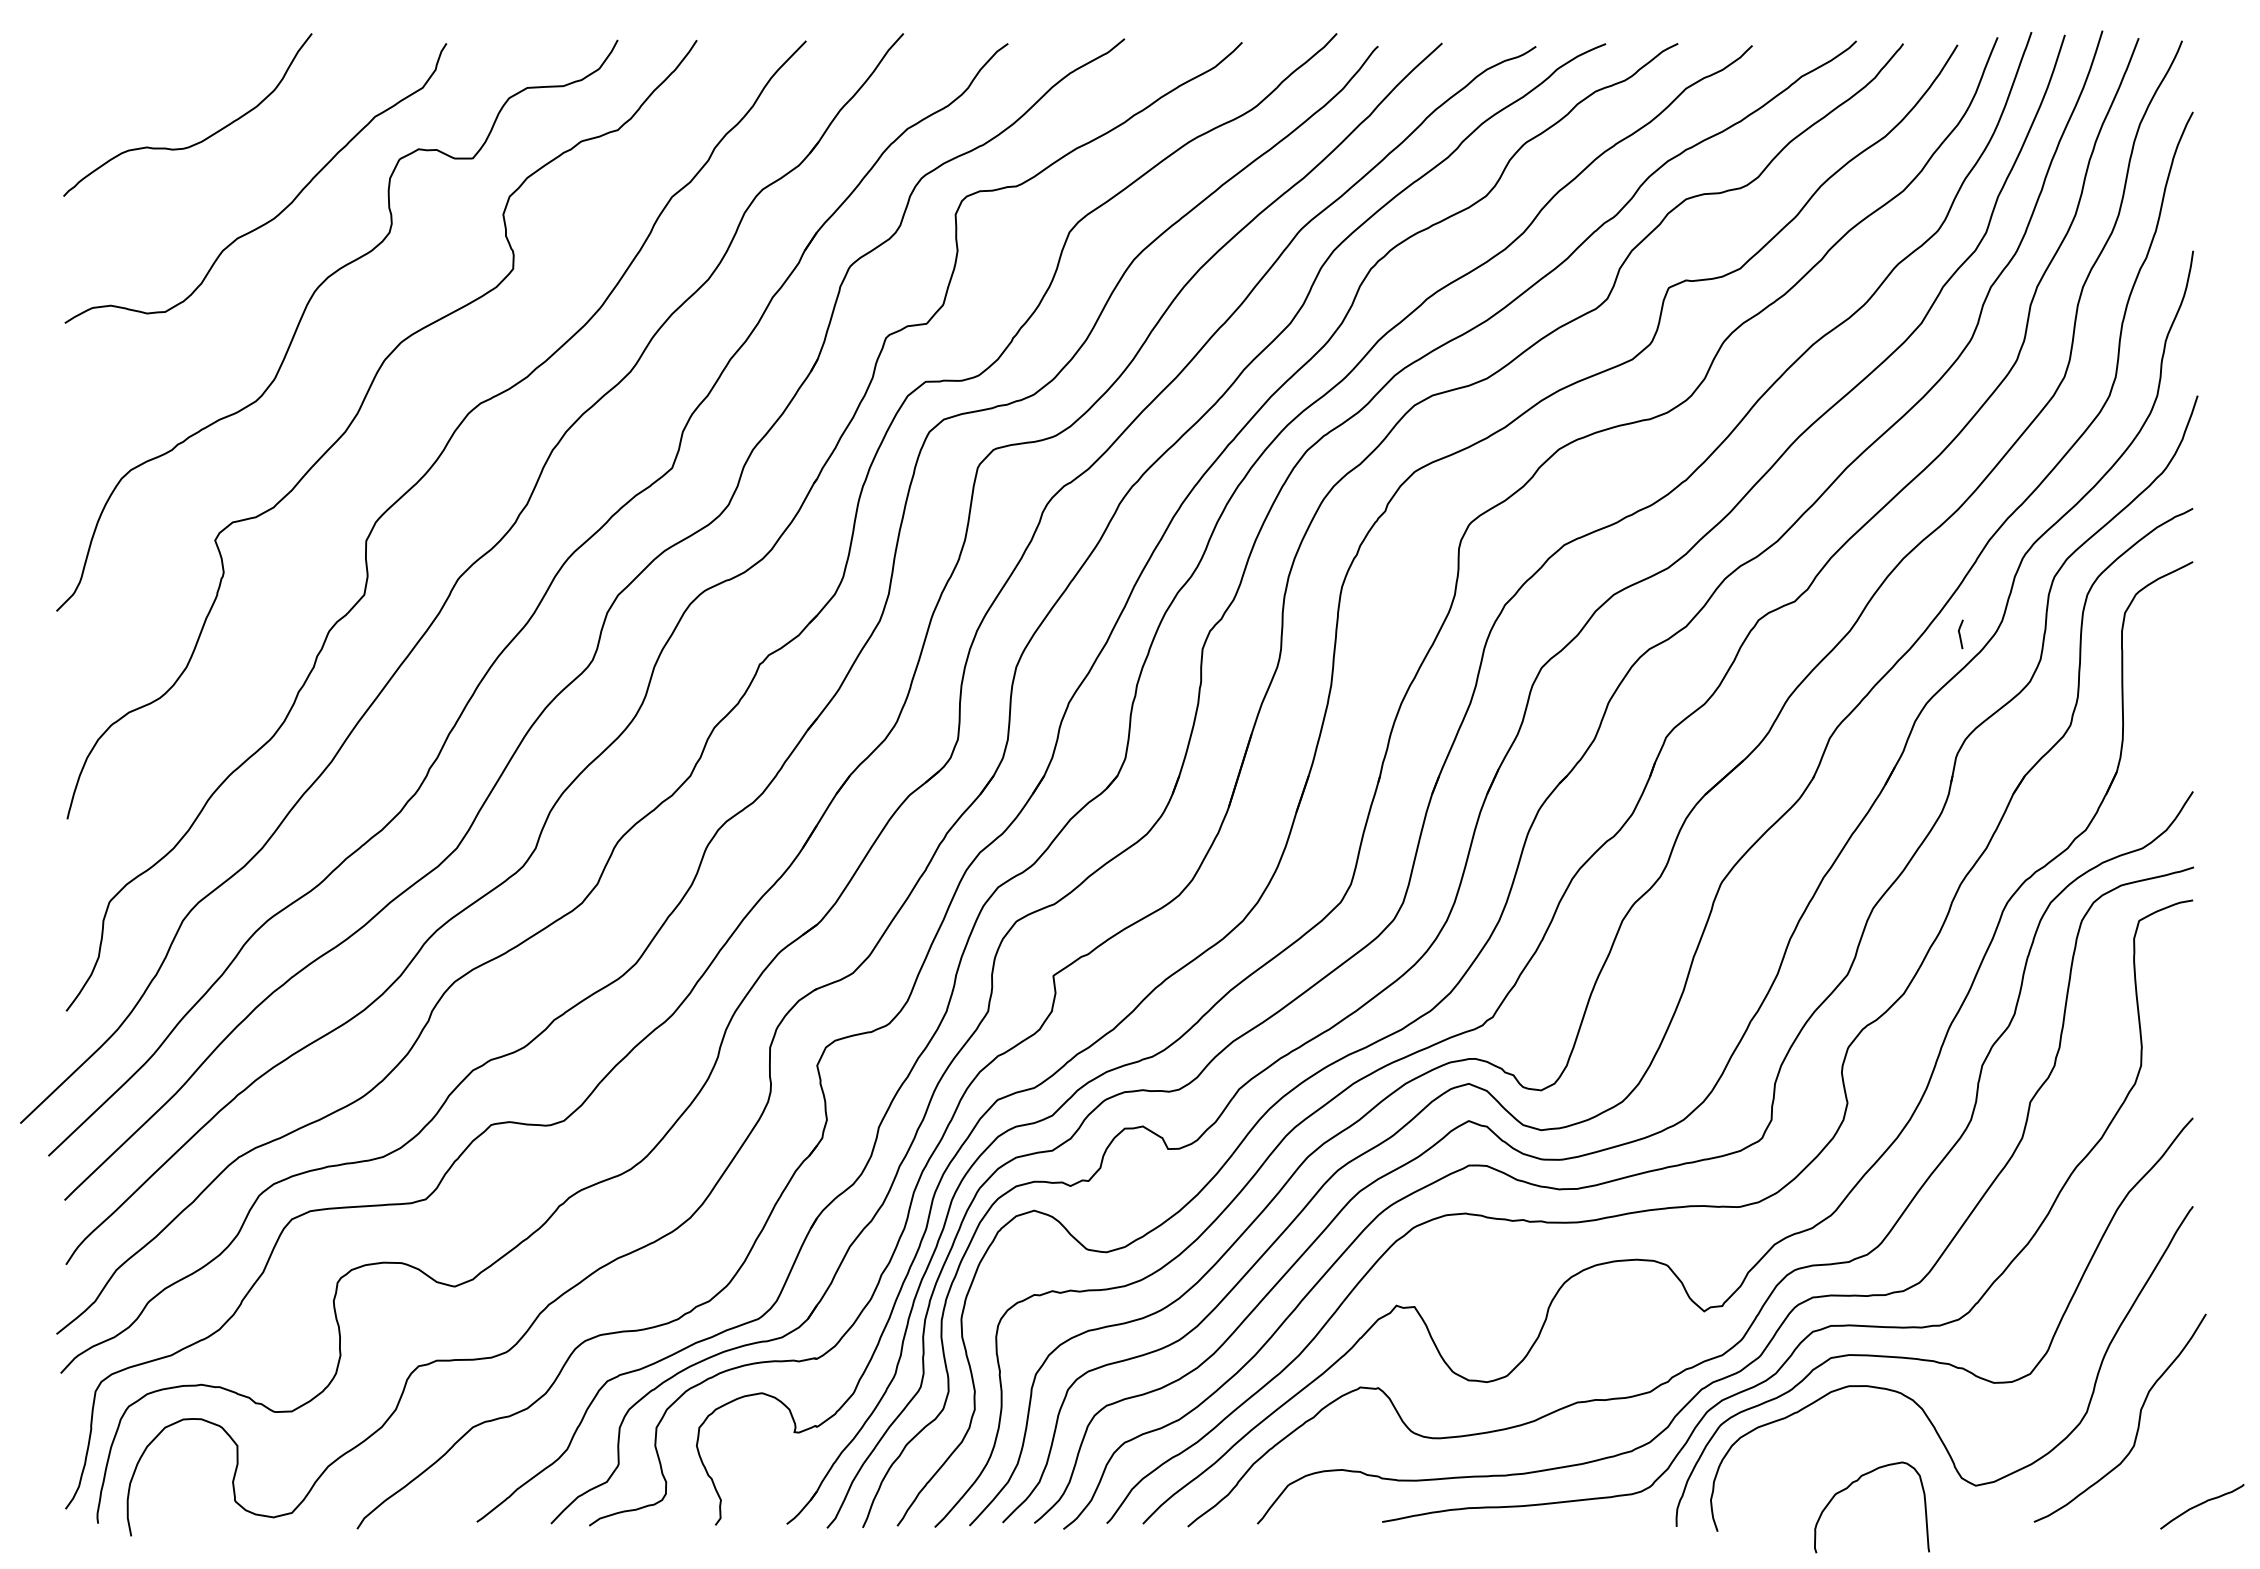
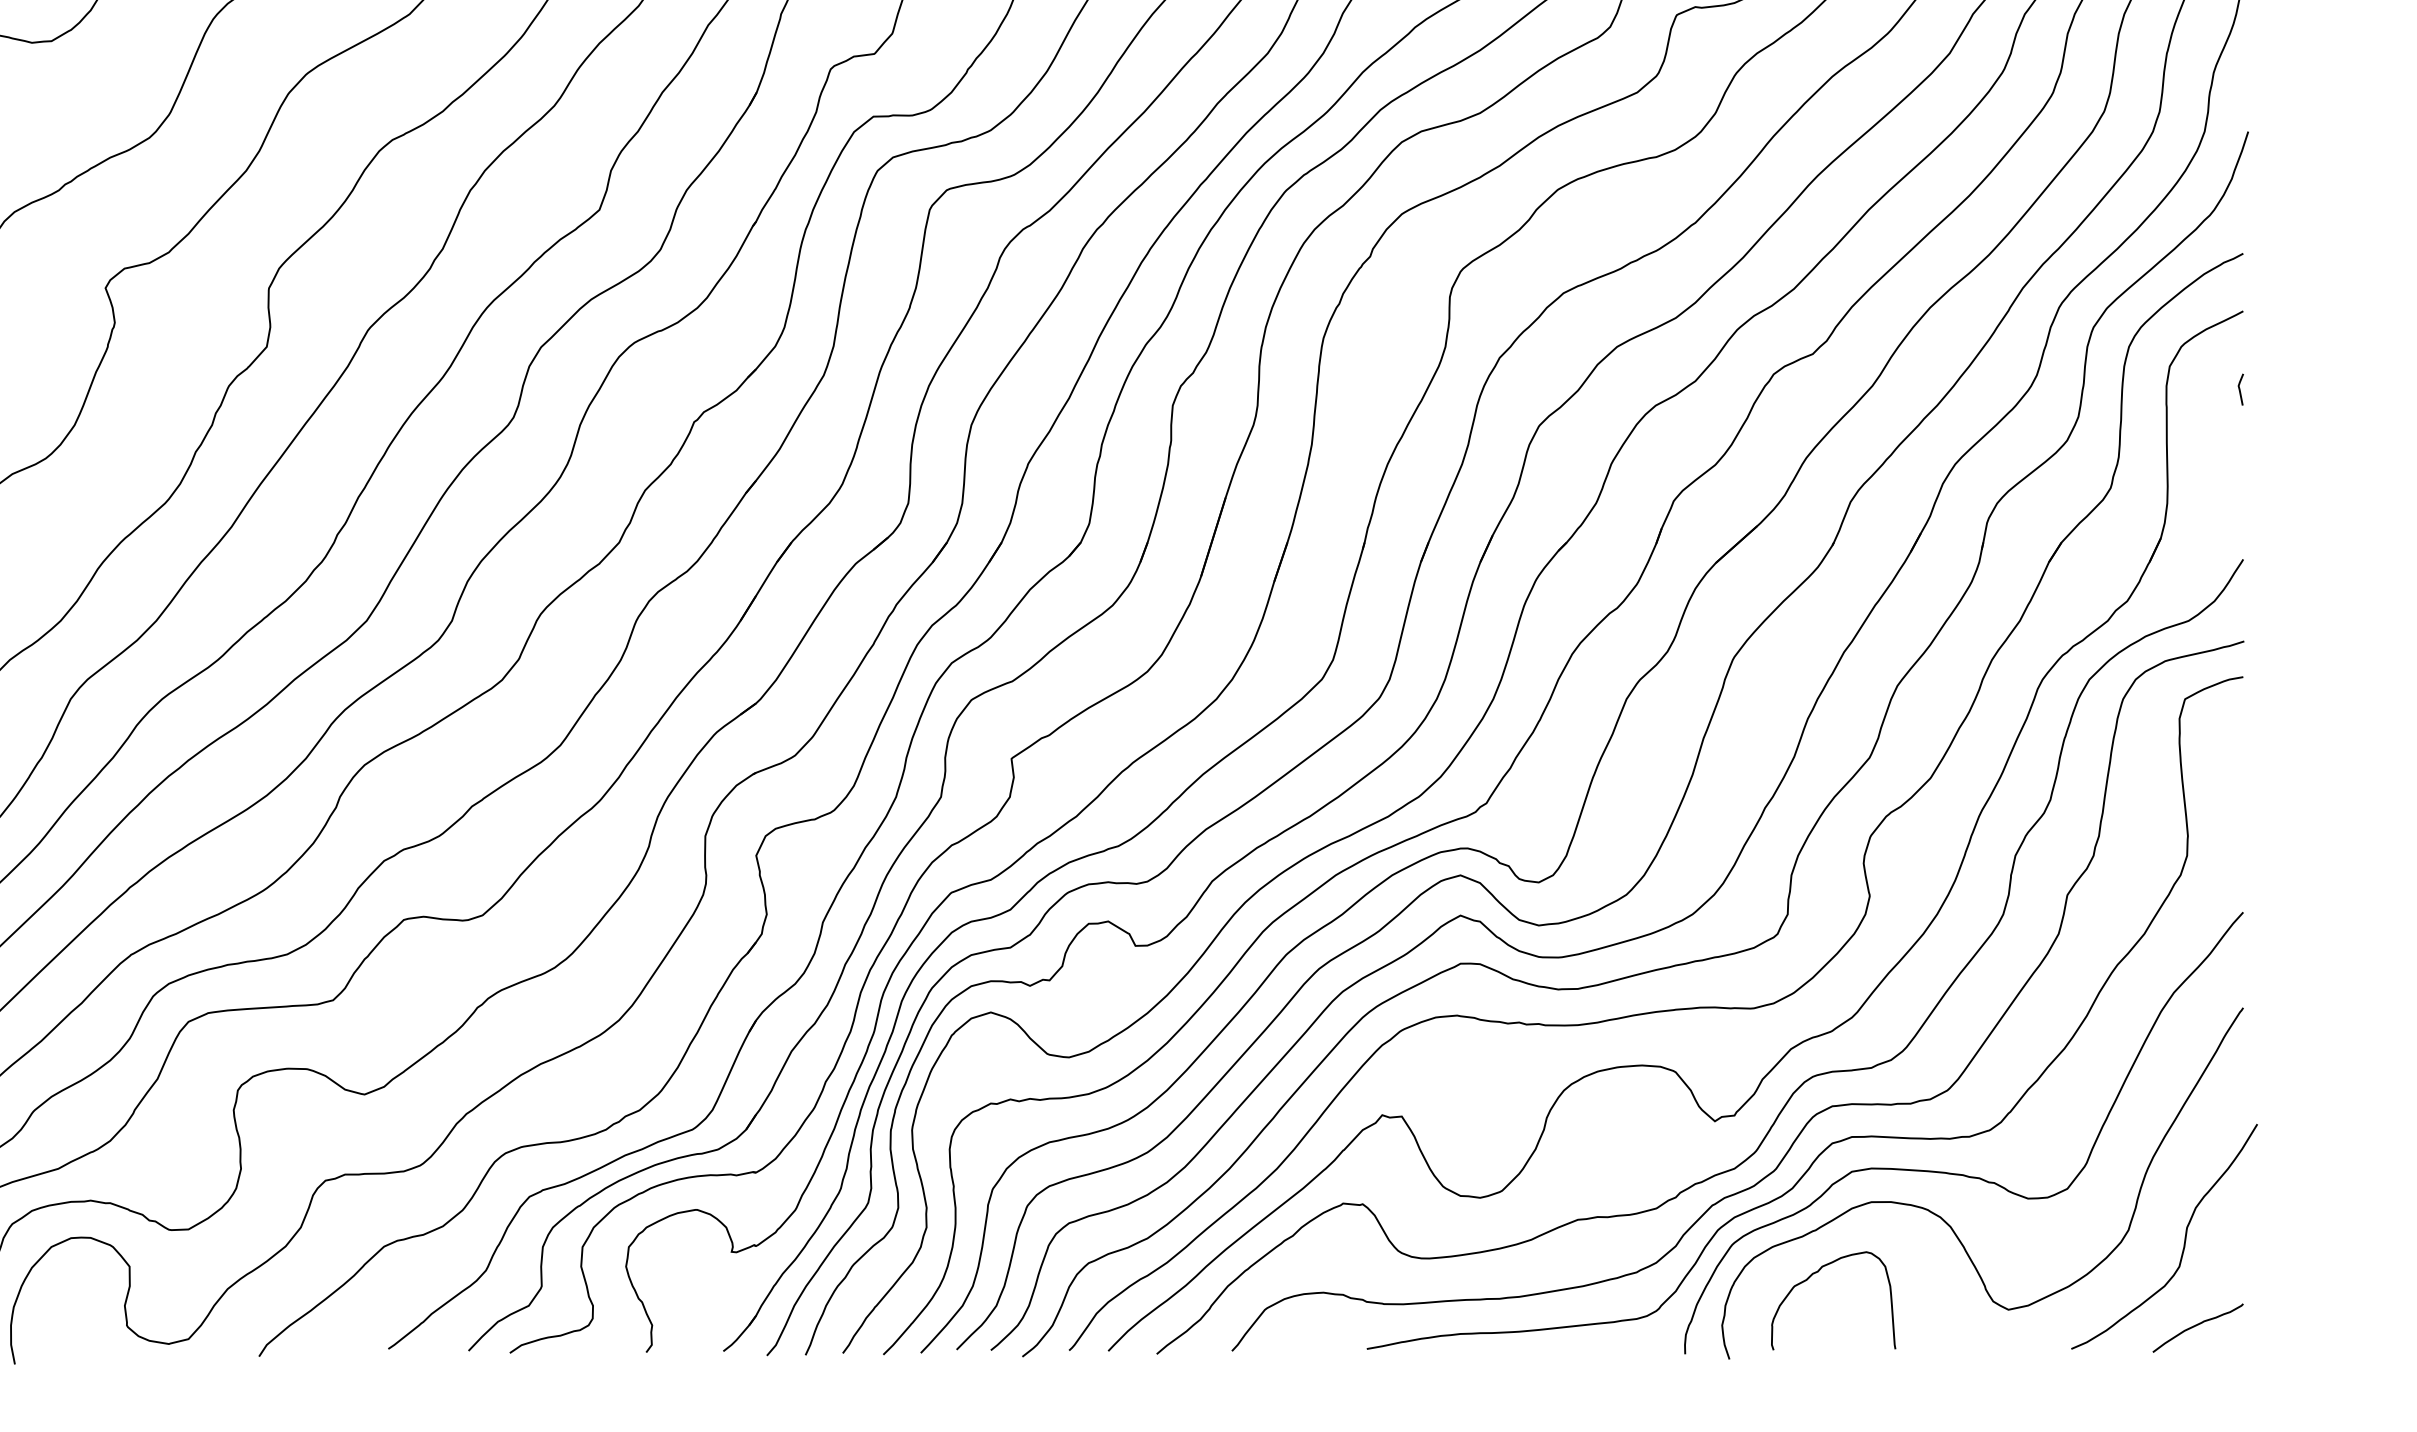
line: (1960, 634) -> (2240, 389), moved
curve: (1857, 1481) -> (1817, 1272), moved
curve: (2202, 1504) -> (2198, 1325), moved

